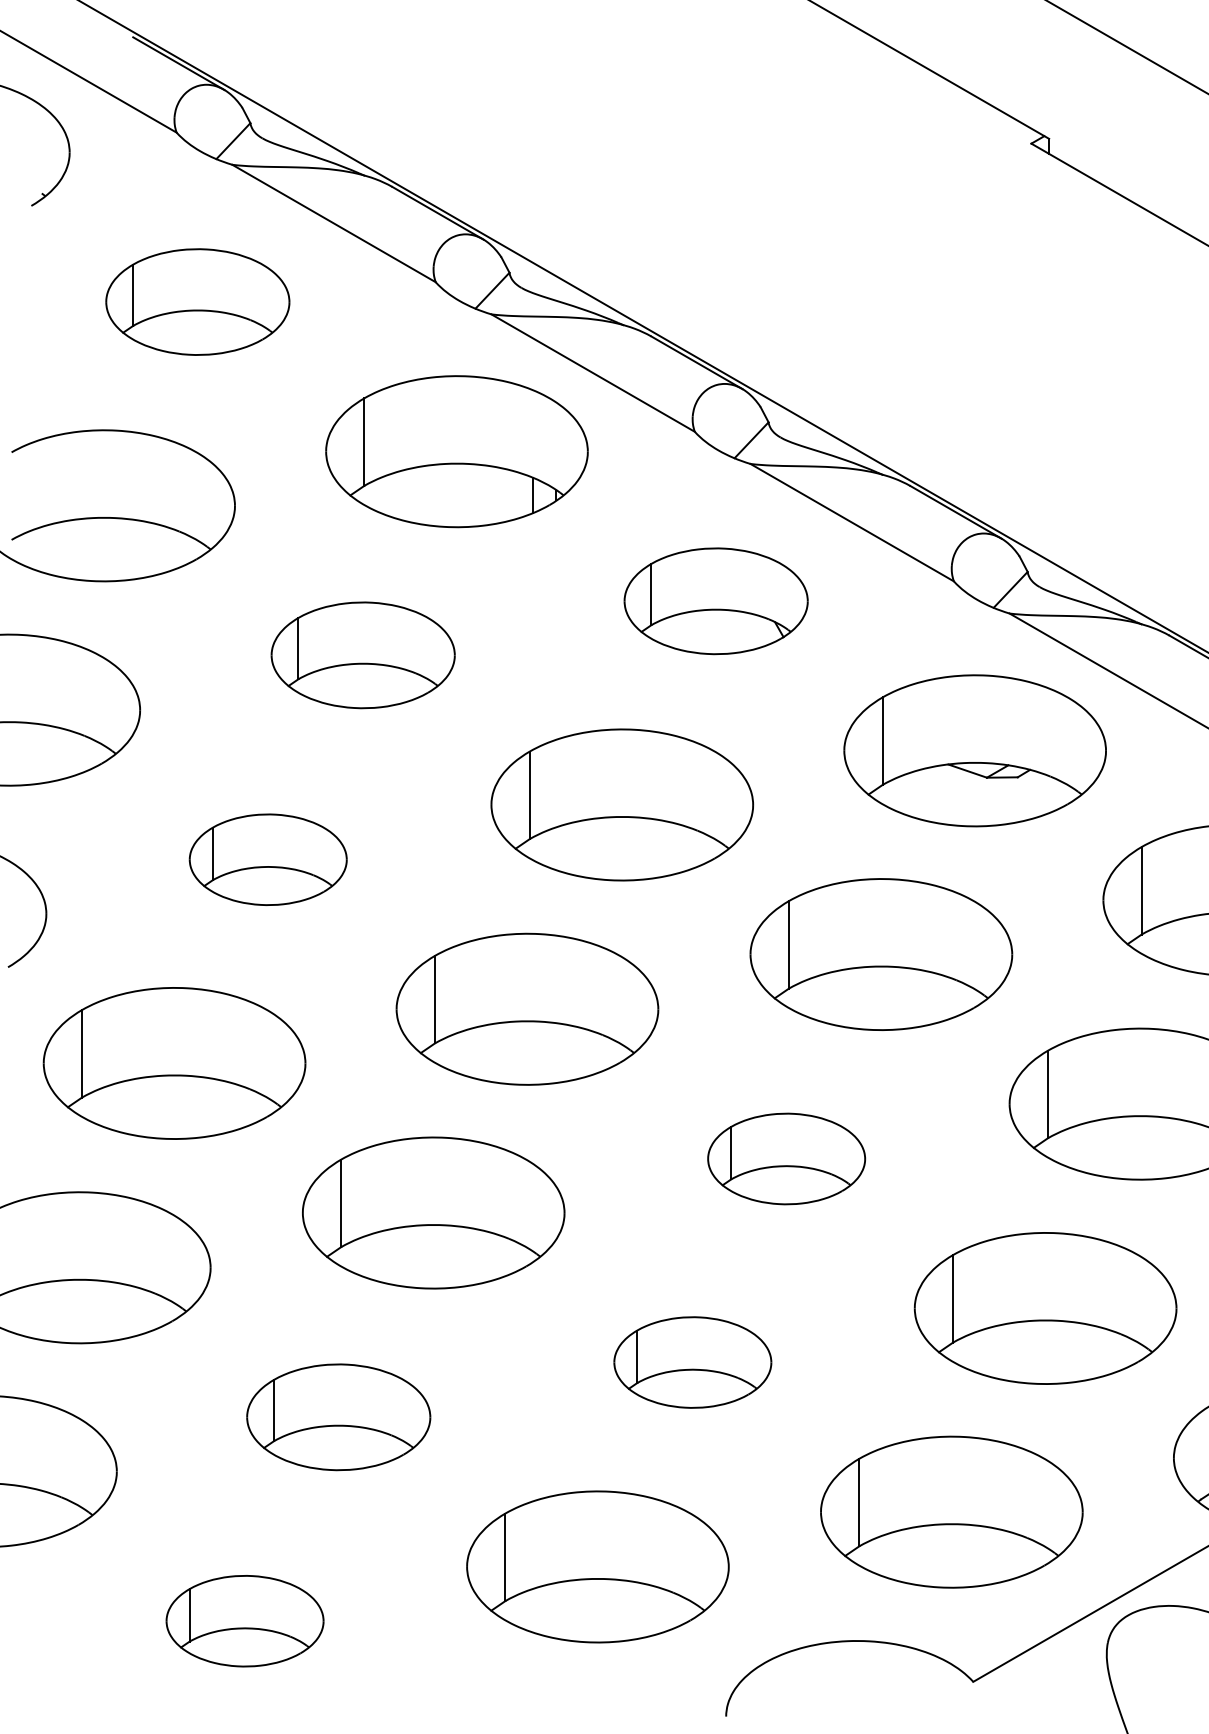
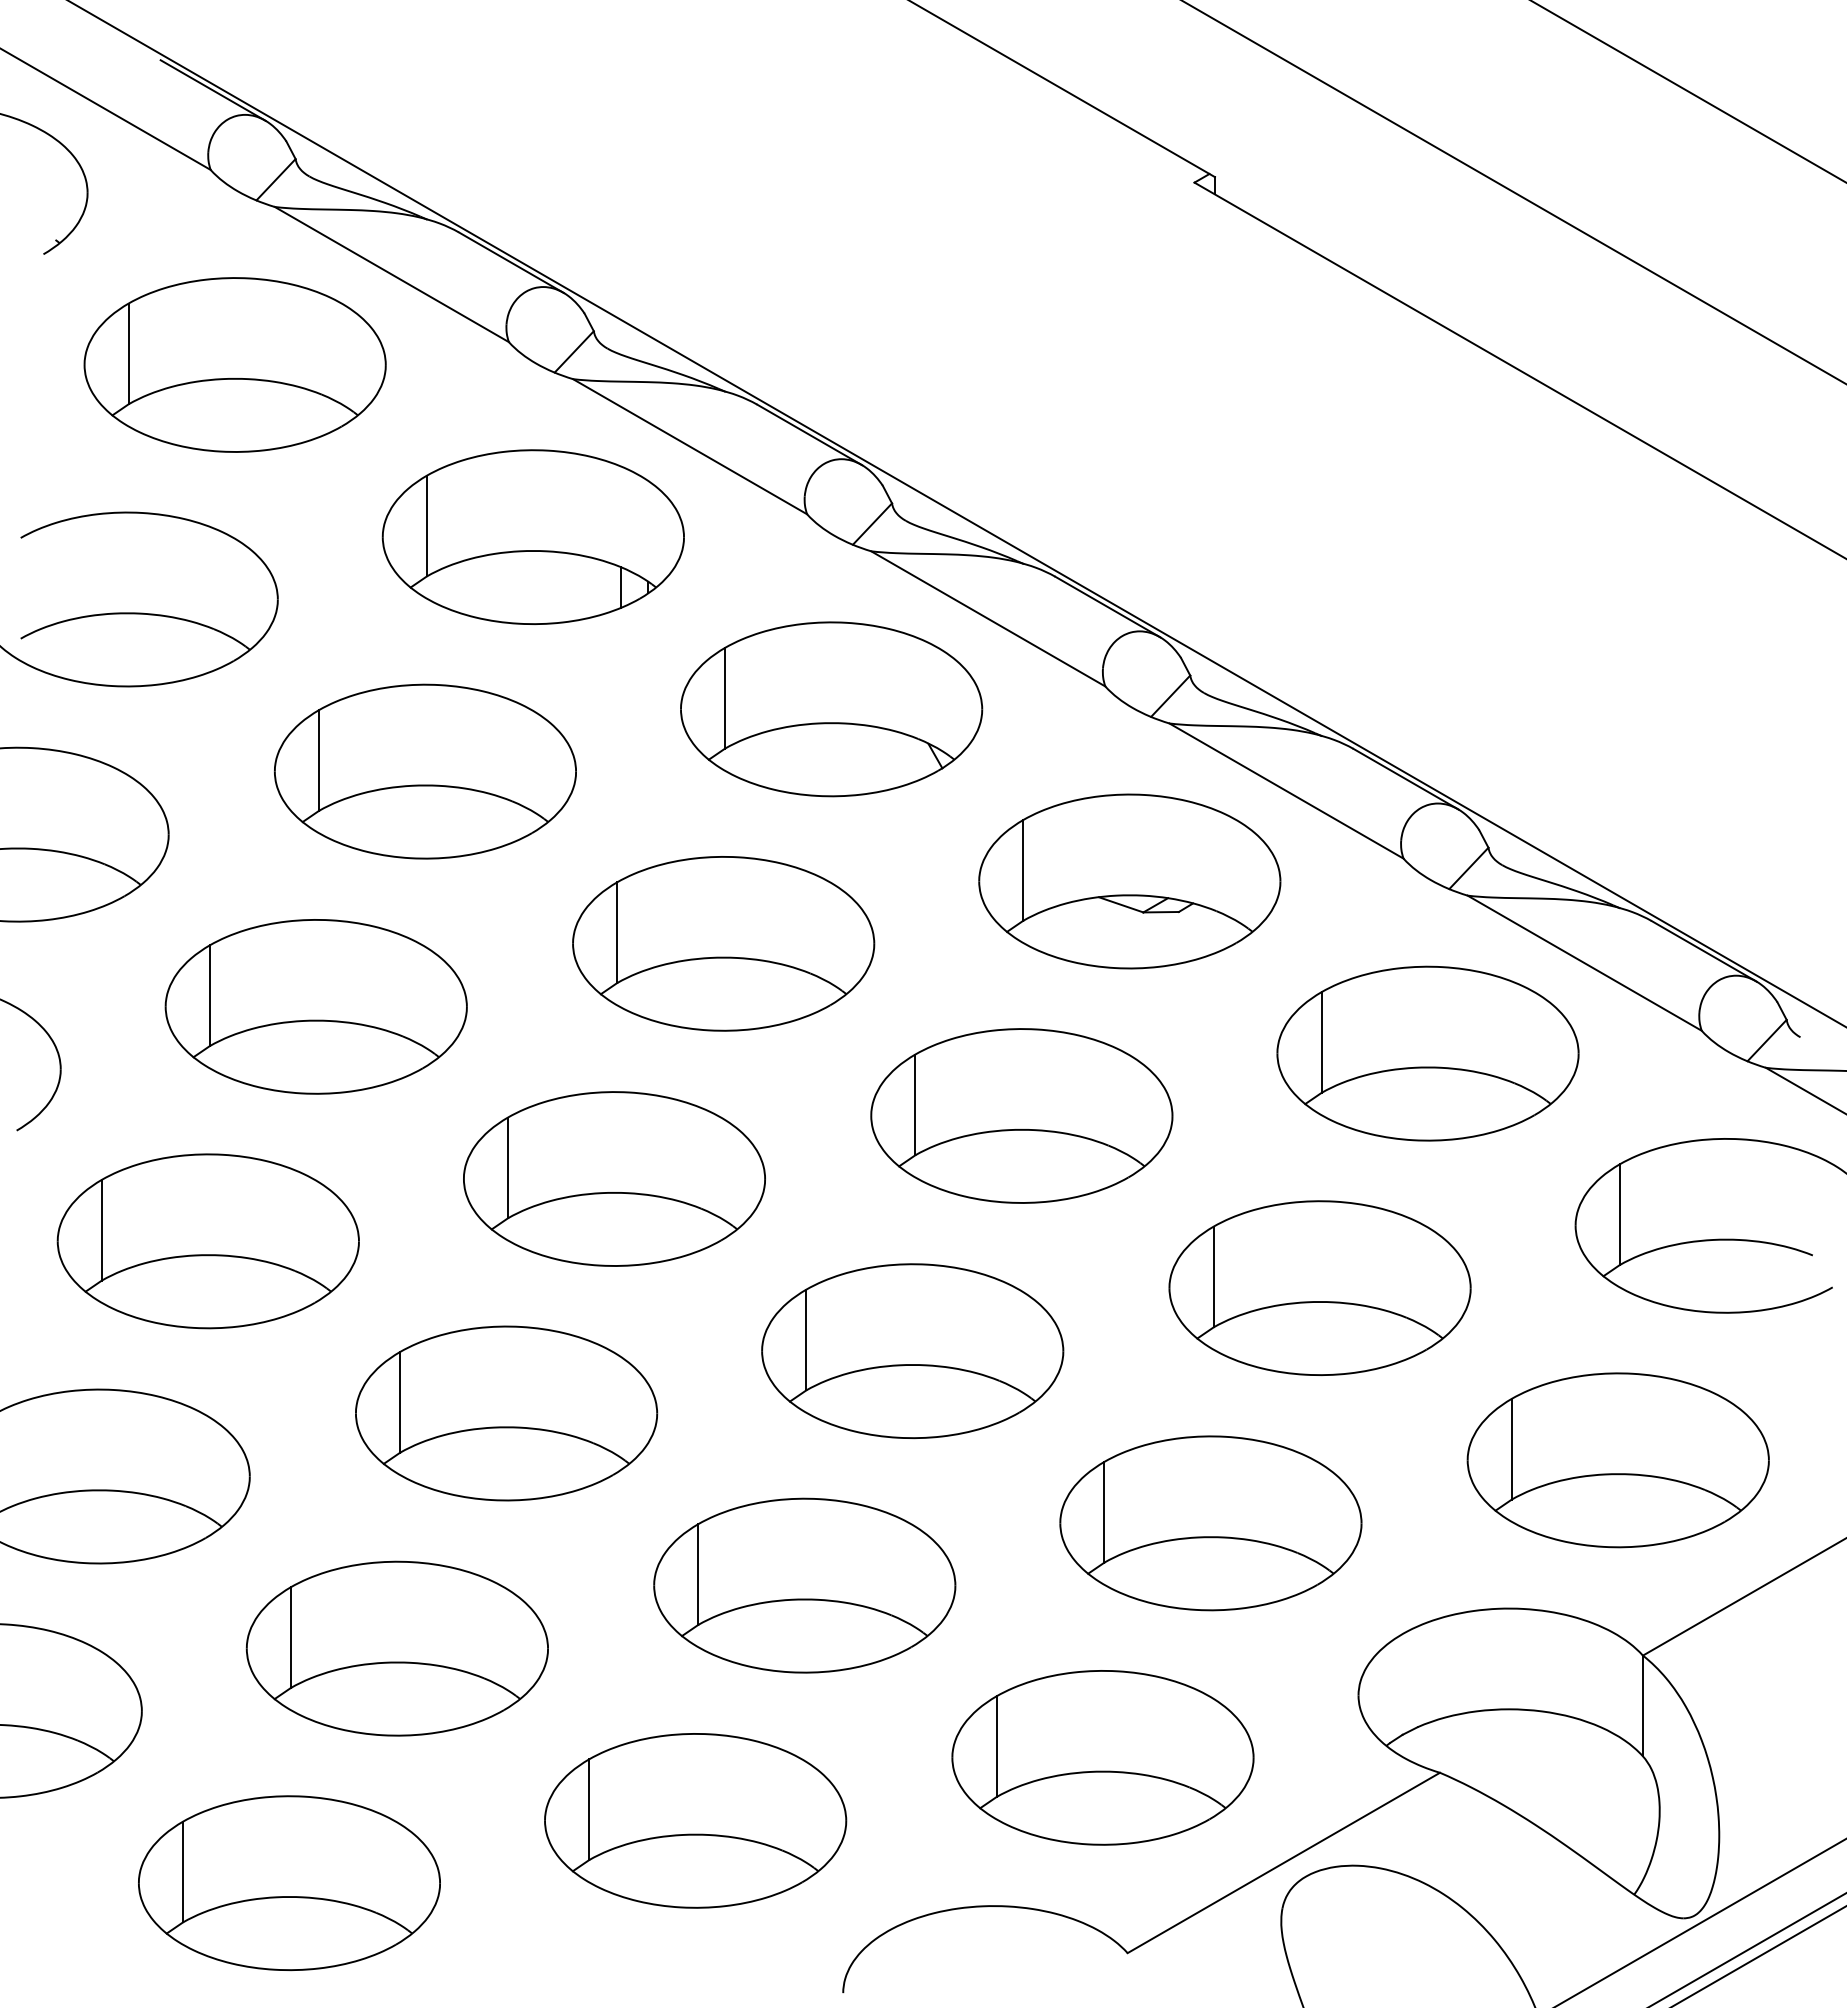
part: (197, 301) -> (234, 364), size x1.43
part: (715, 601) -> (831, 709), size x1.43
part: (363, 655) -> (425, 771), size x1.43
part: (267, 859) -> (315, 1006), size x1.67
part: (786, 1159) -> (912, 1351), size x1.67
part: (692, 1362) -> (804, 1585), size x1.67
part: (338, 1417) -> (396, 1648), size x1.43
part: (245, 1621) -> (289, 1883), size x1.67

